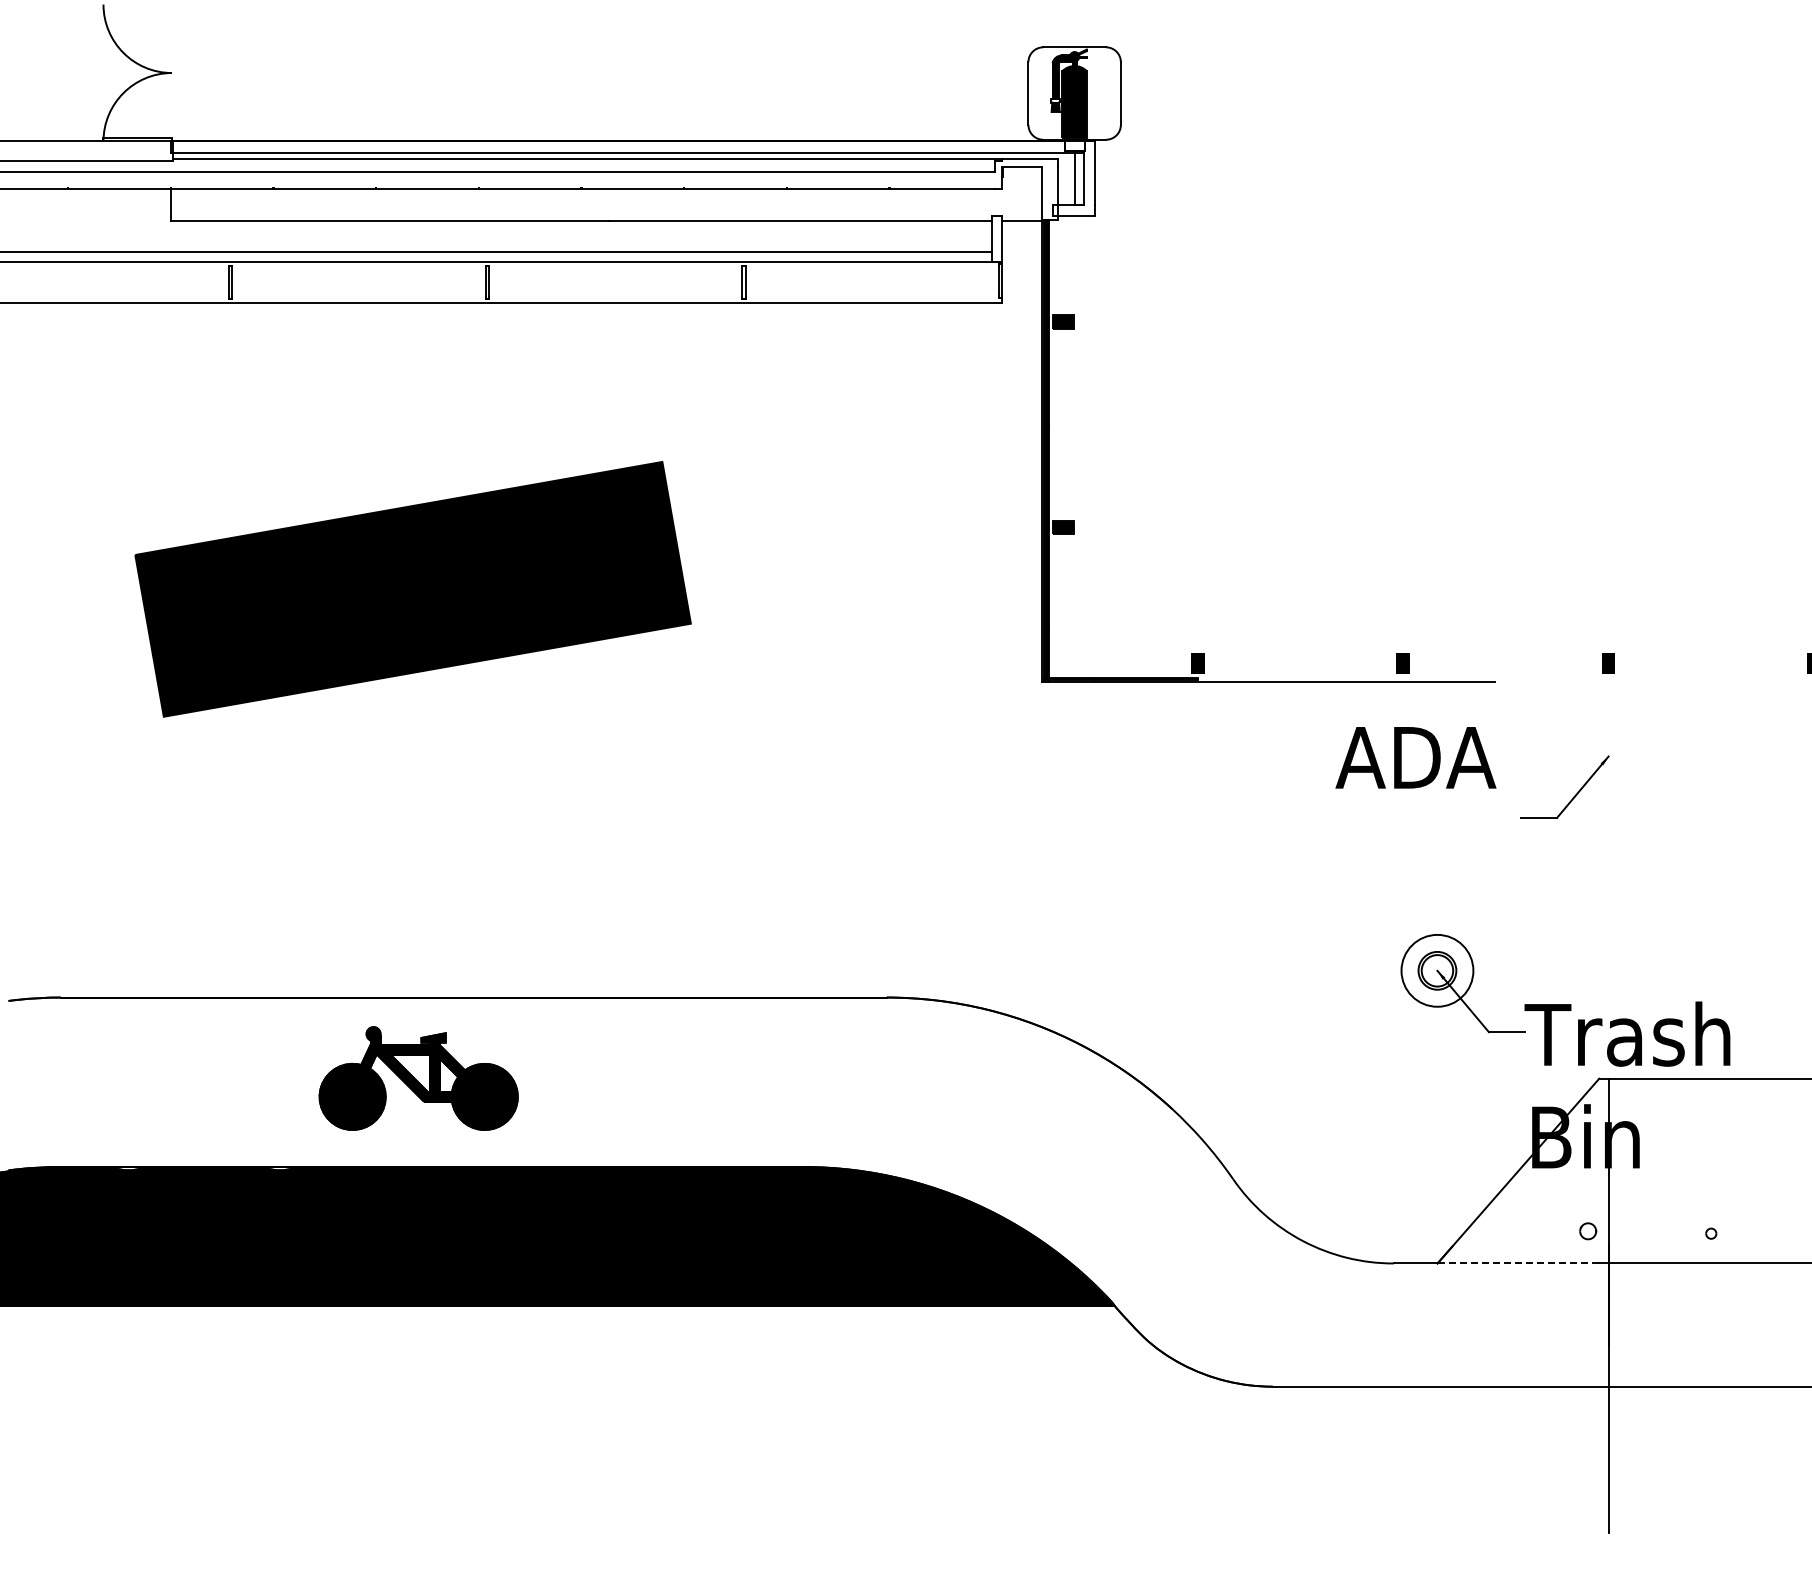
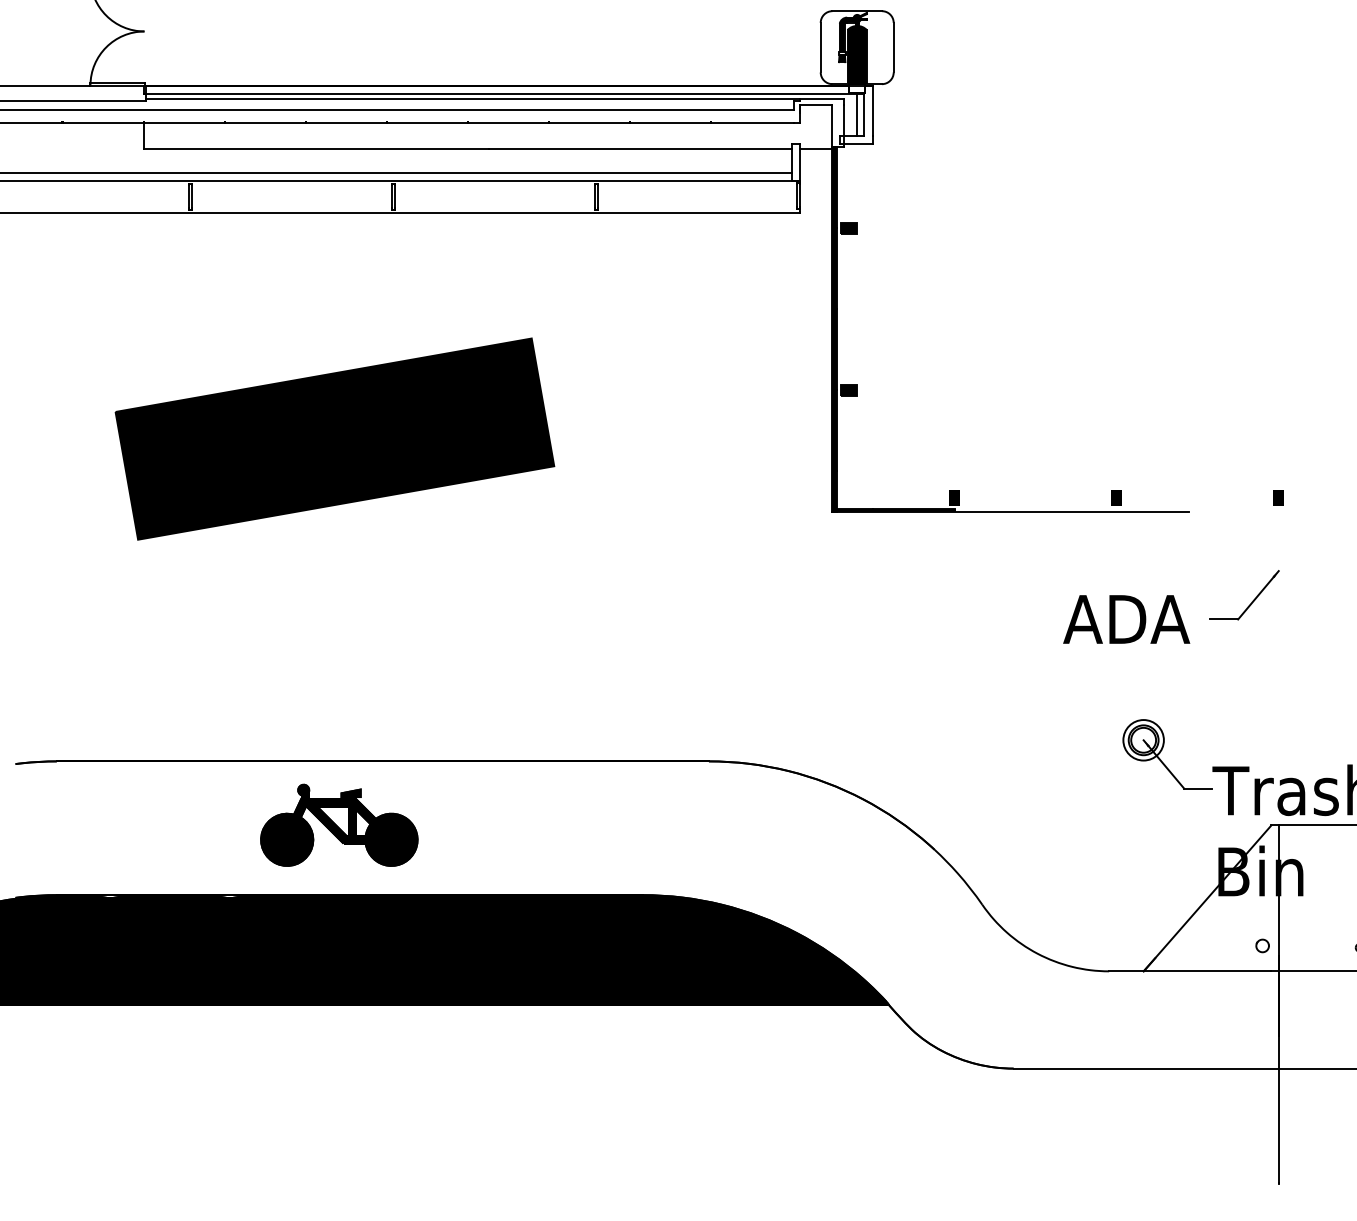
text: (1415, 757) -> (1126, 619), moved
circle: (1437, 970) -> (1143, 740), size x0.71
line: (1518, 1263) -> (1207, 971), dashed -> solid

